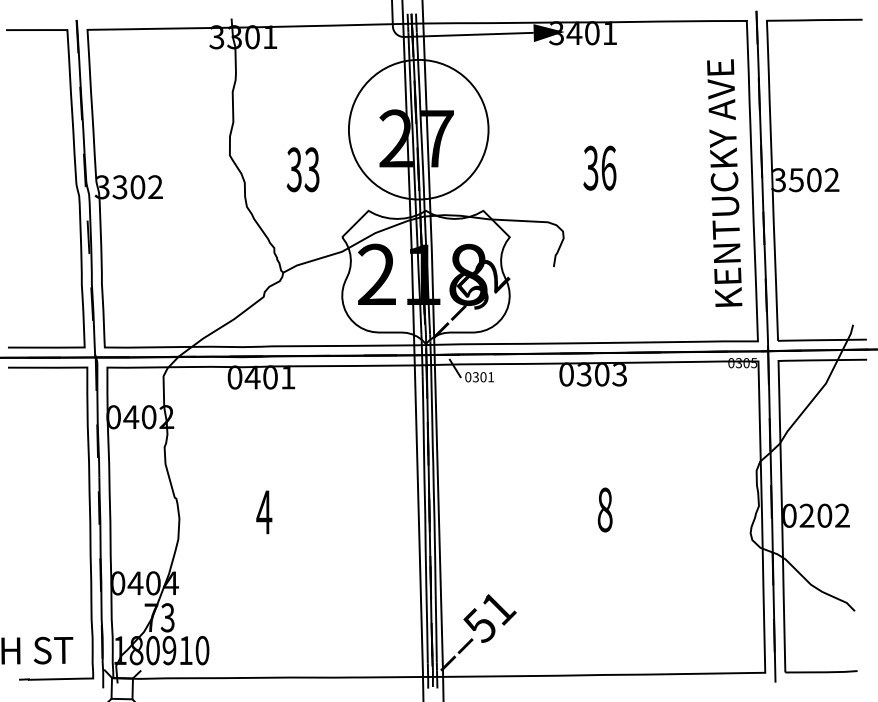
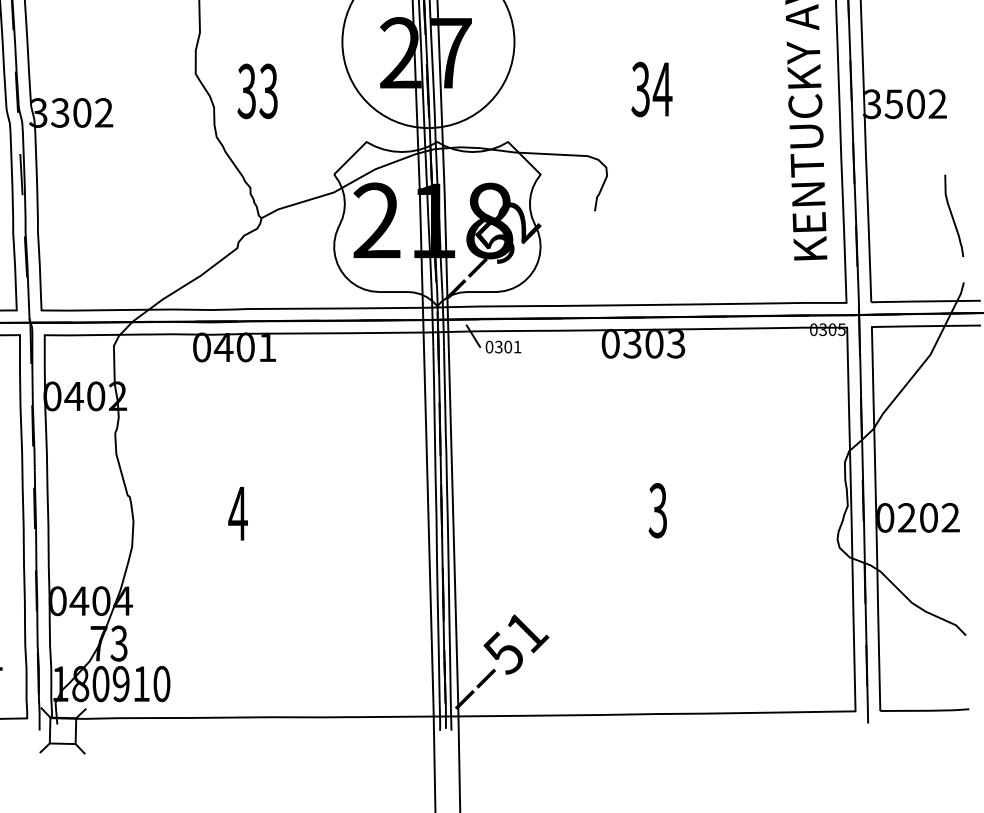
text: (608, 167) -> (662, 88), 36 -> 34
text: (302, 169) -> (256, 91), moved
curve: (844, 270) -> (953, 215), added
text: (604, 509) -> (657, 510), 8 -> 3

